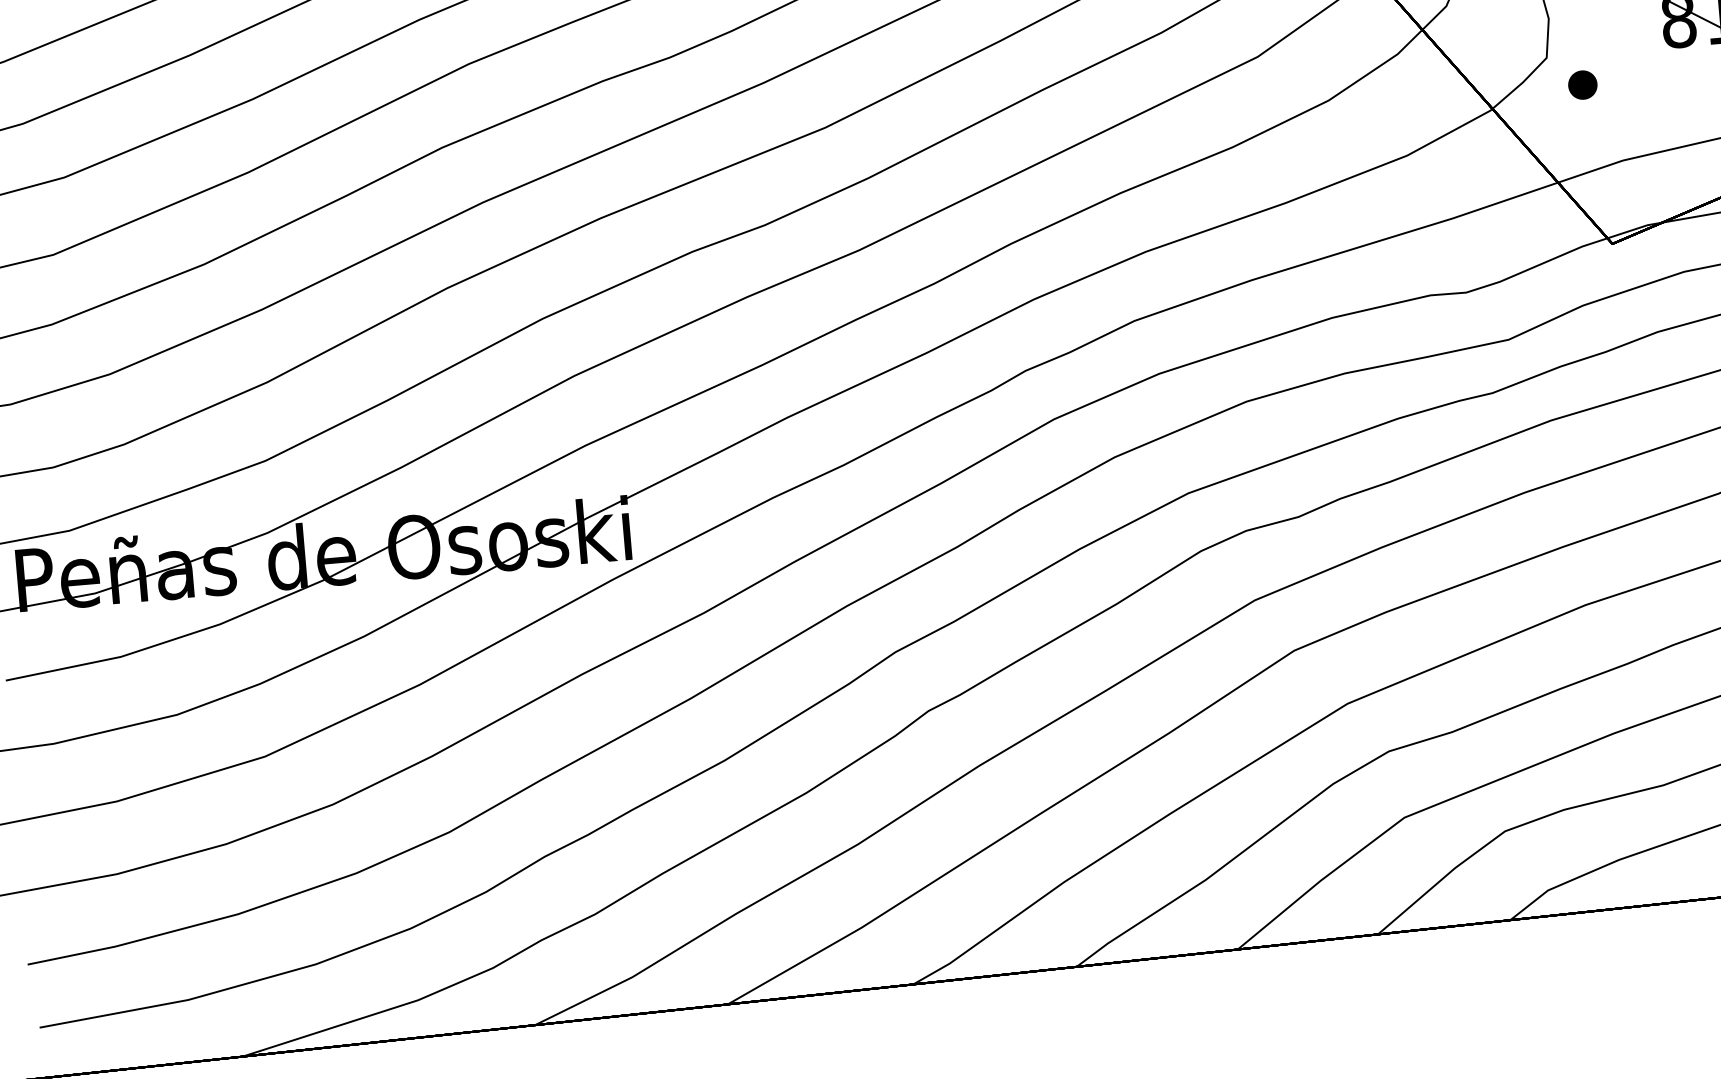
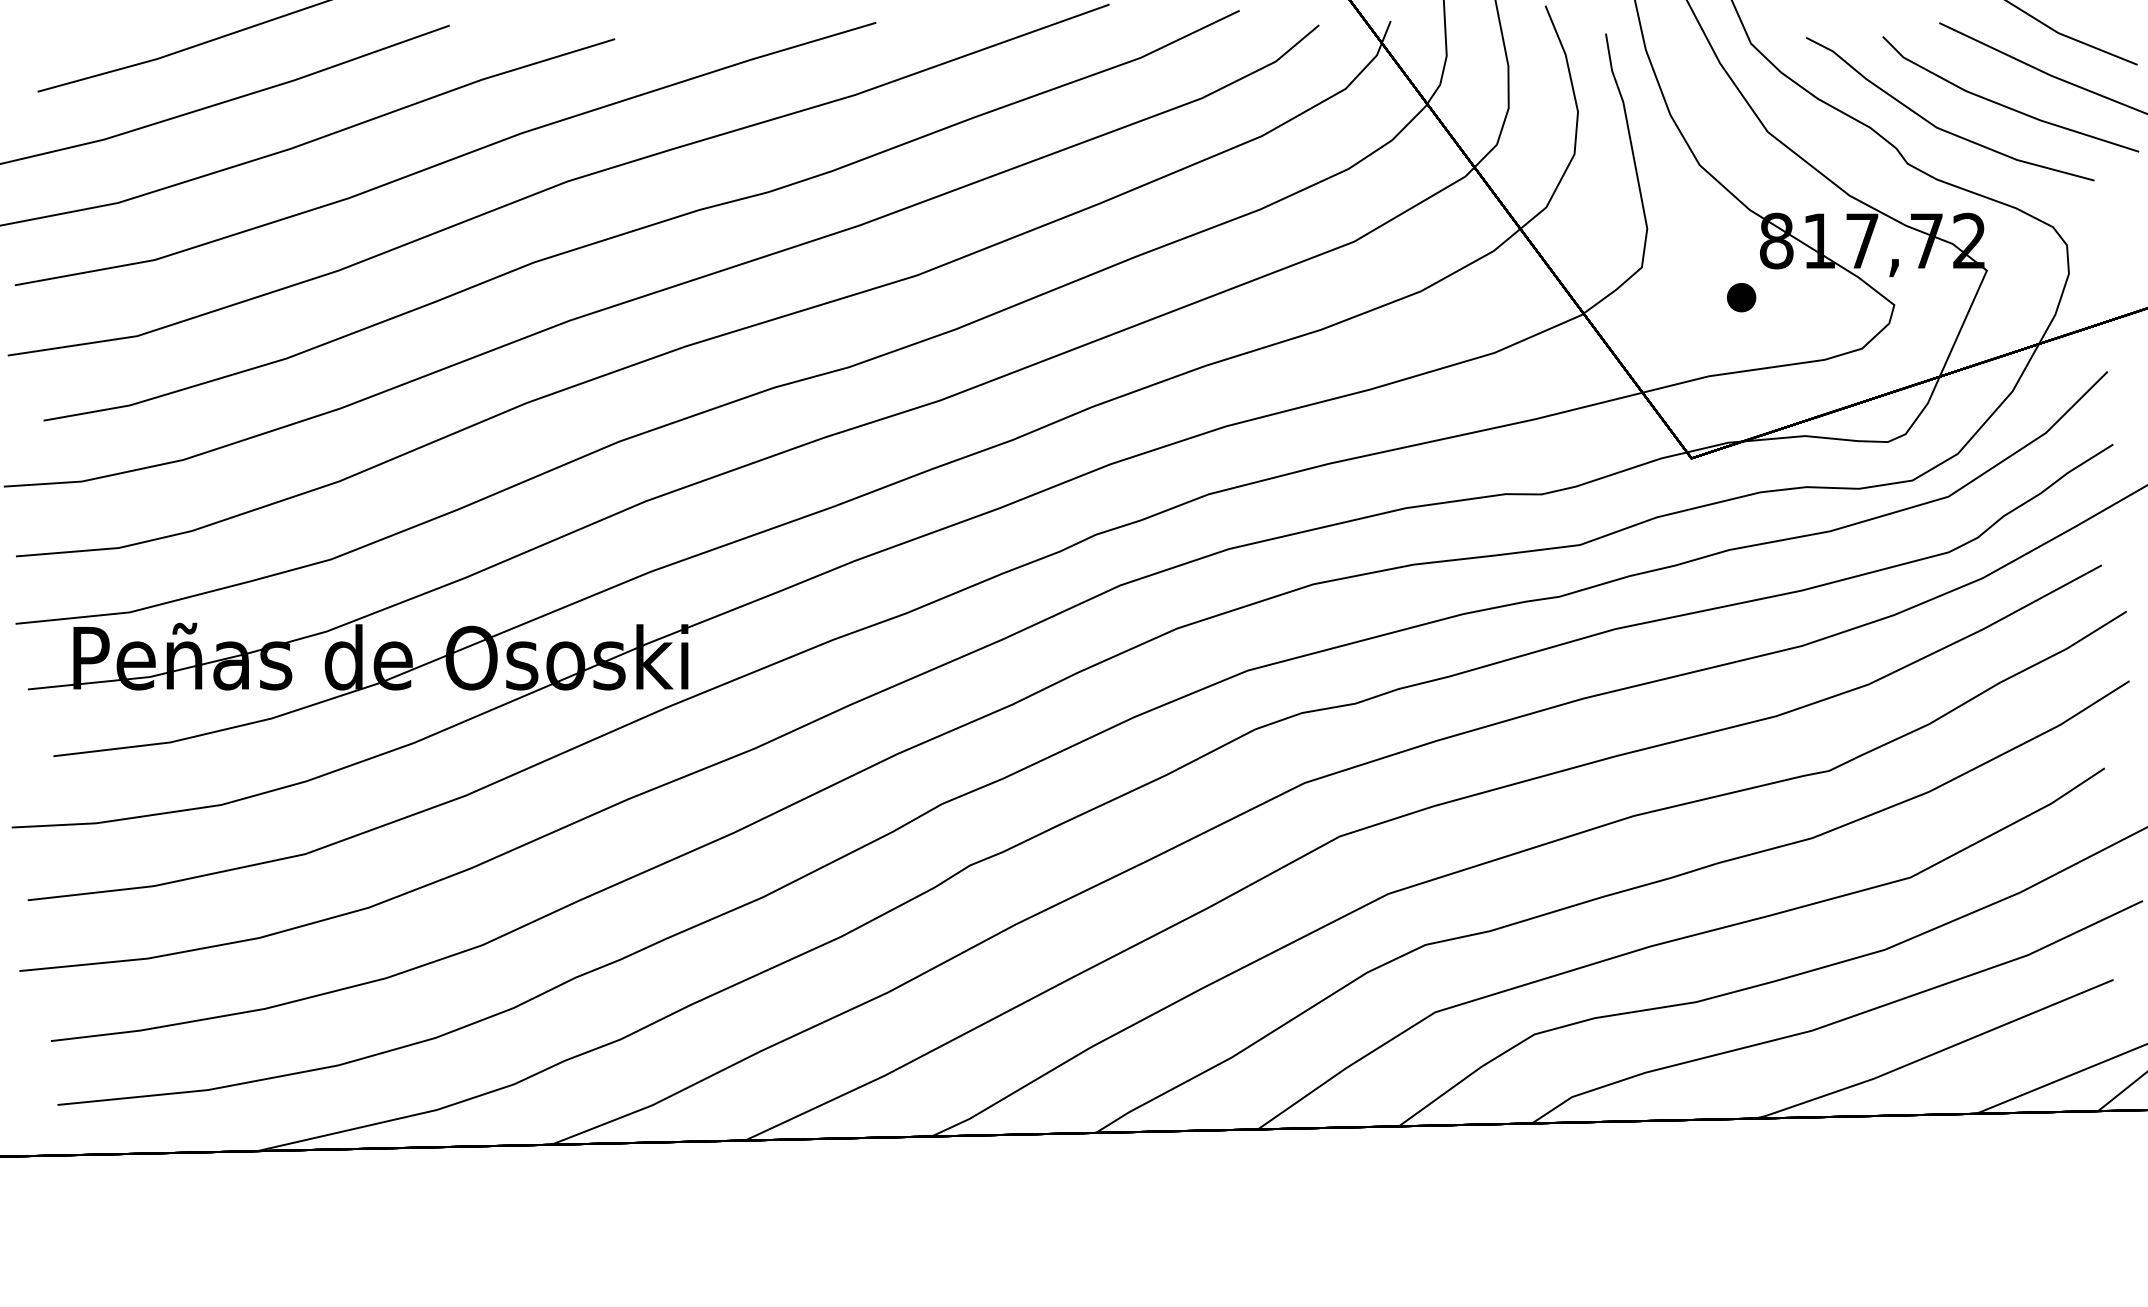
part: (1582, 84) -> (1741, 297), moved

